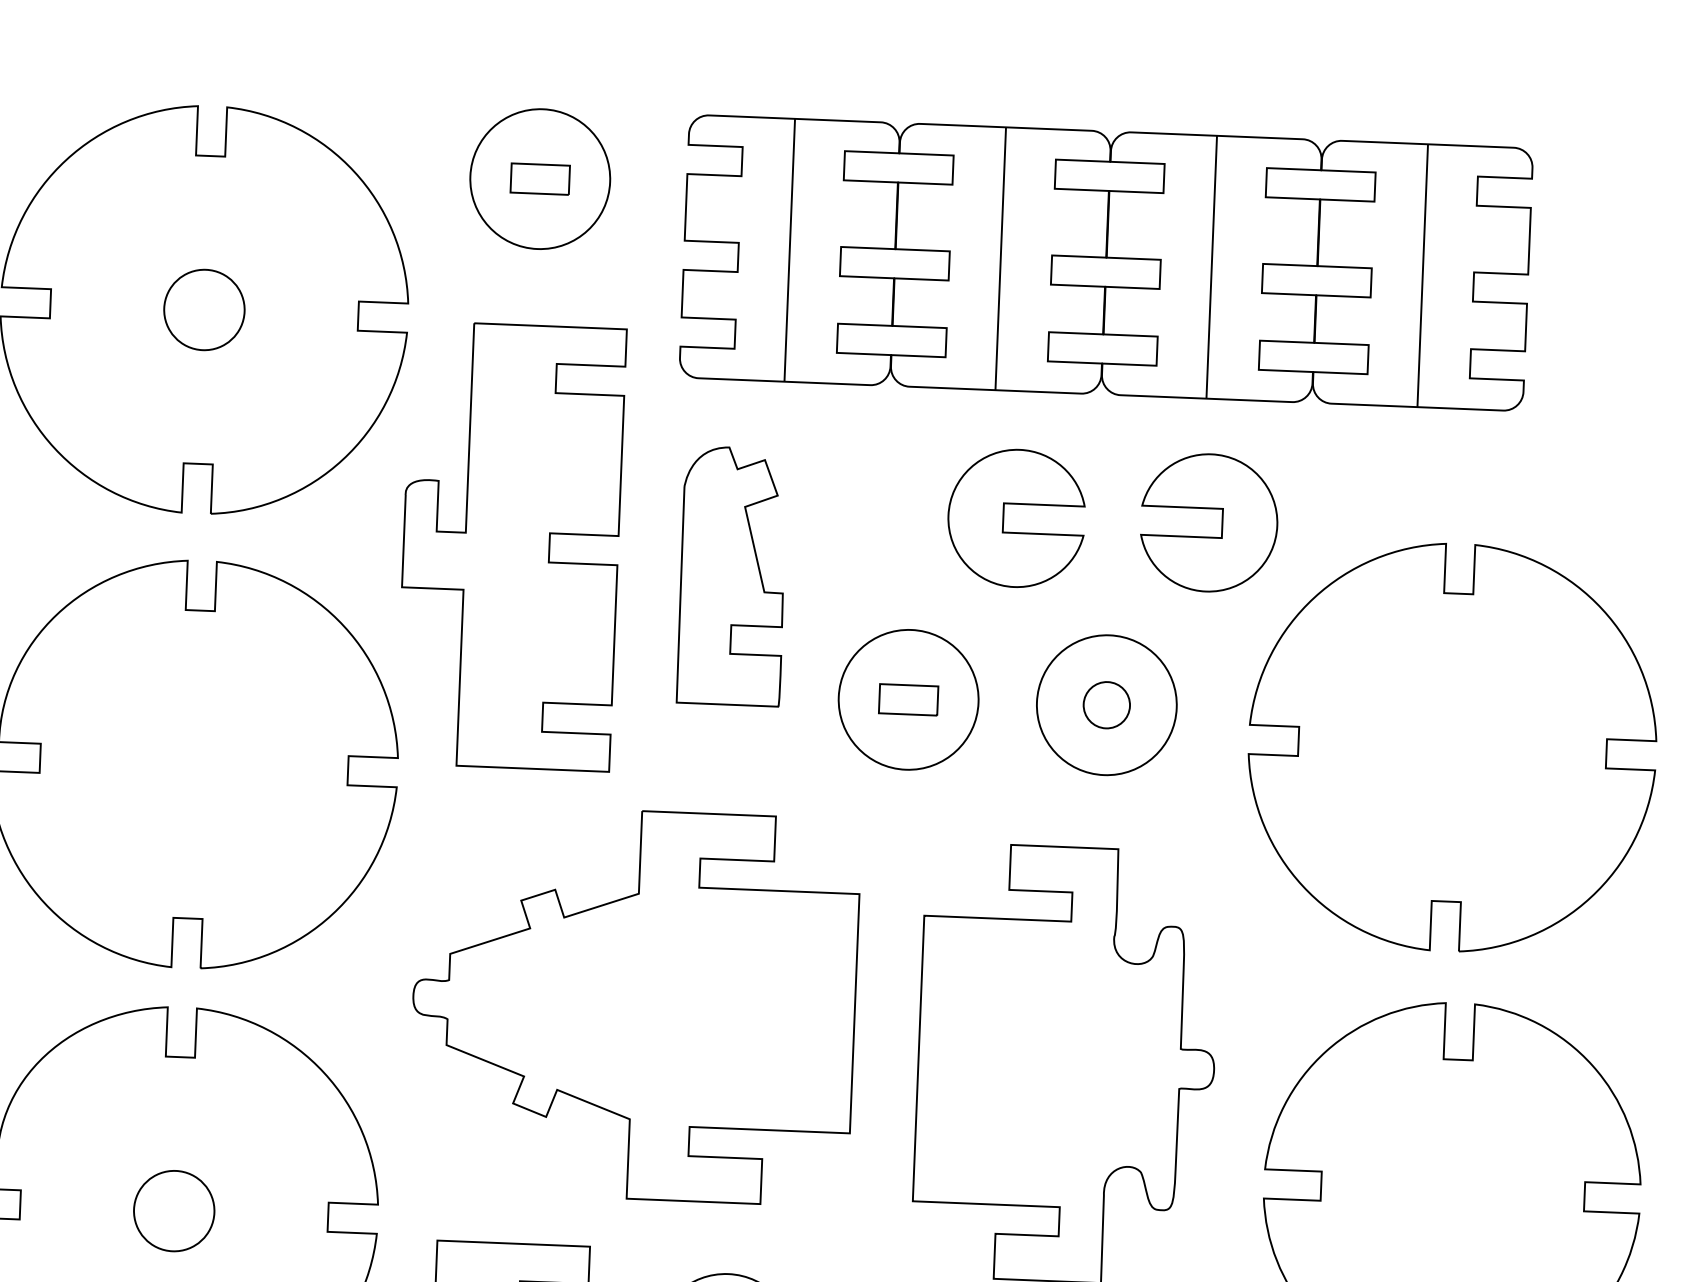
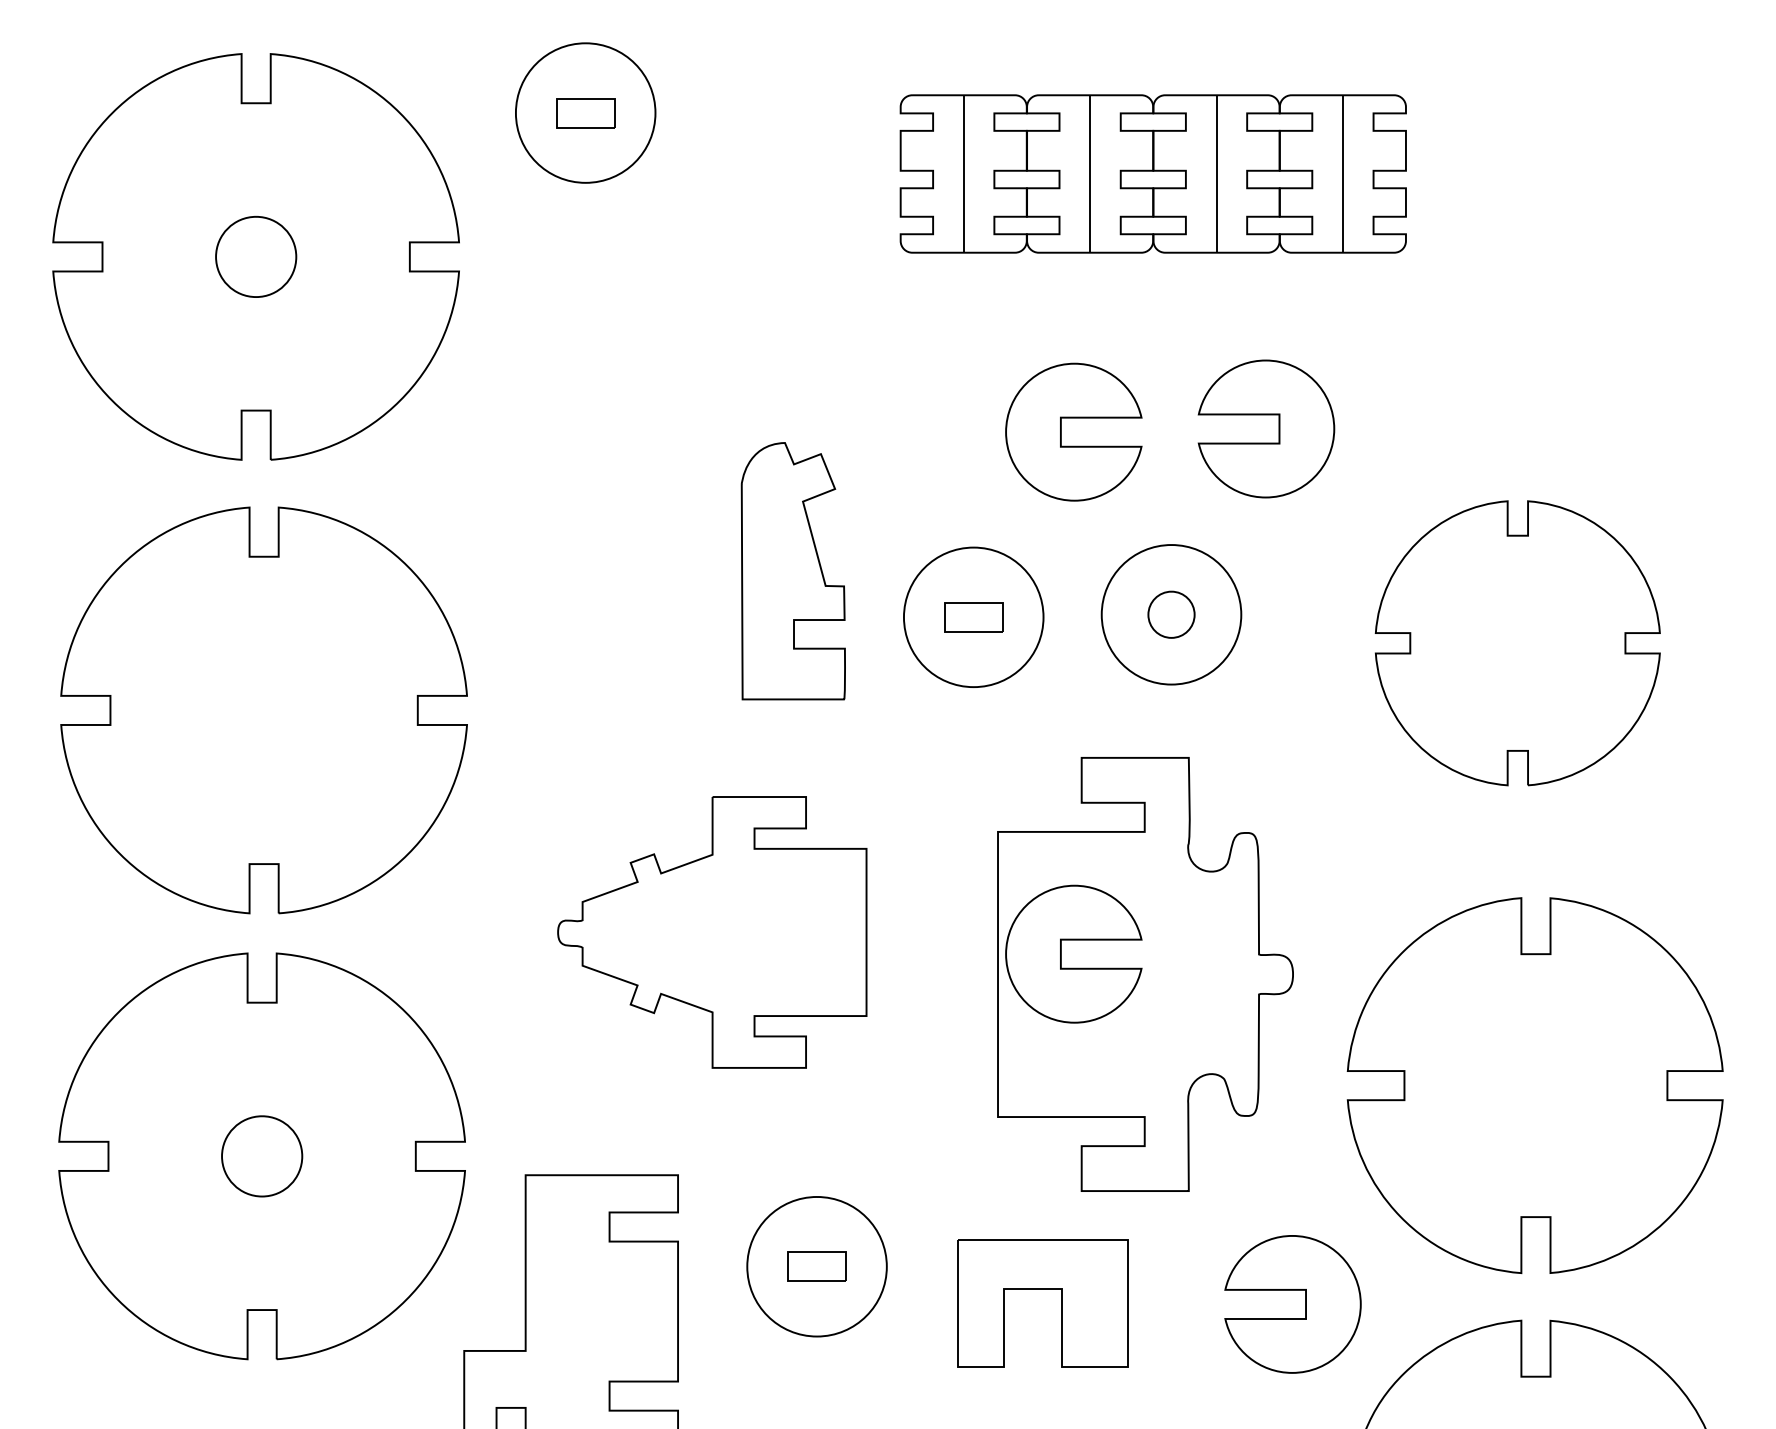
part: (1106, 262) -> (1153, 173), size x0.6
part: (510, 546) -> (570, 480), removed
part: (731, 576) -> (792, 571), moved
part: (1452, 747) -> (1517, 643), size x0.7
part: (634, 1004) -> (712, 932), size x0.7
part: (983, 1040) -> (1061, 953), added

